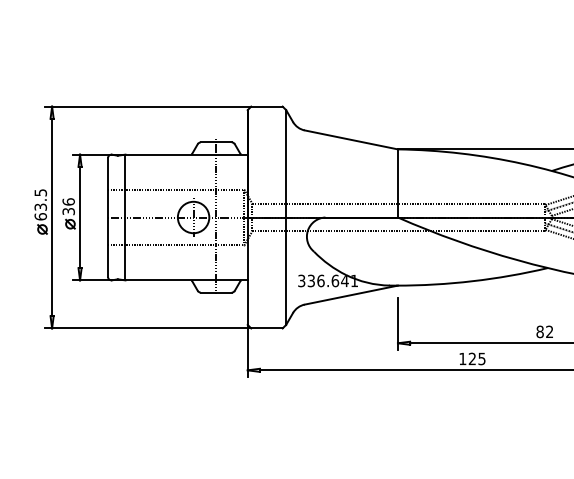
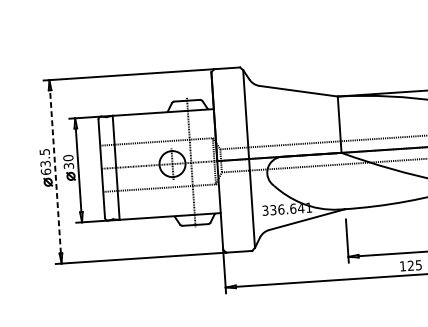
text: (68, 201) -> (68, 157), 36 -> 30
line: (52, 217) -> (55, 171), solid -> dashed

